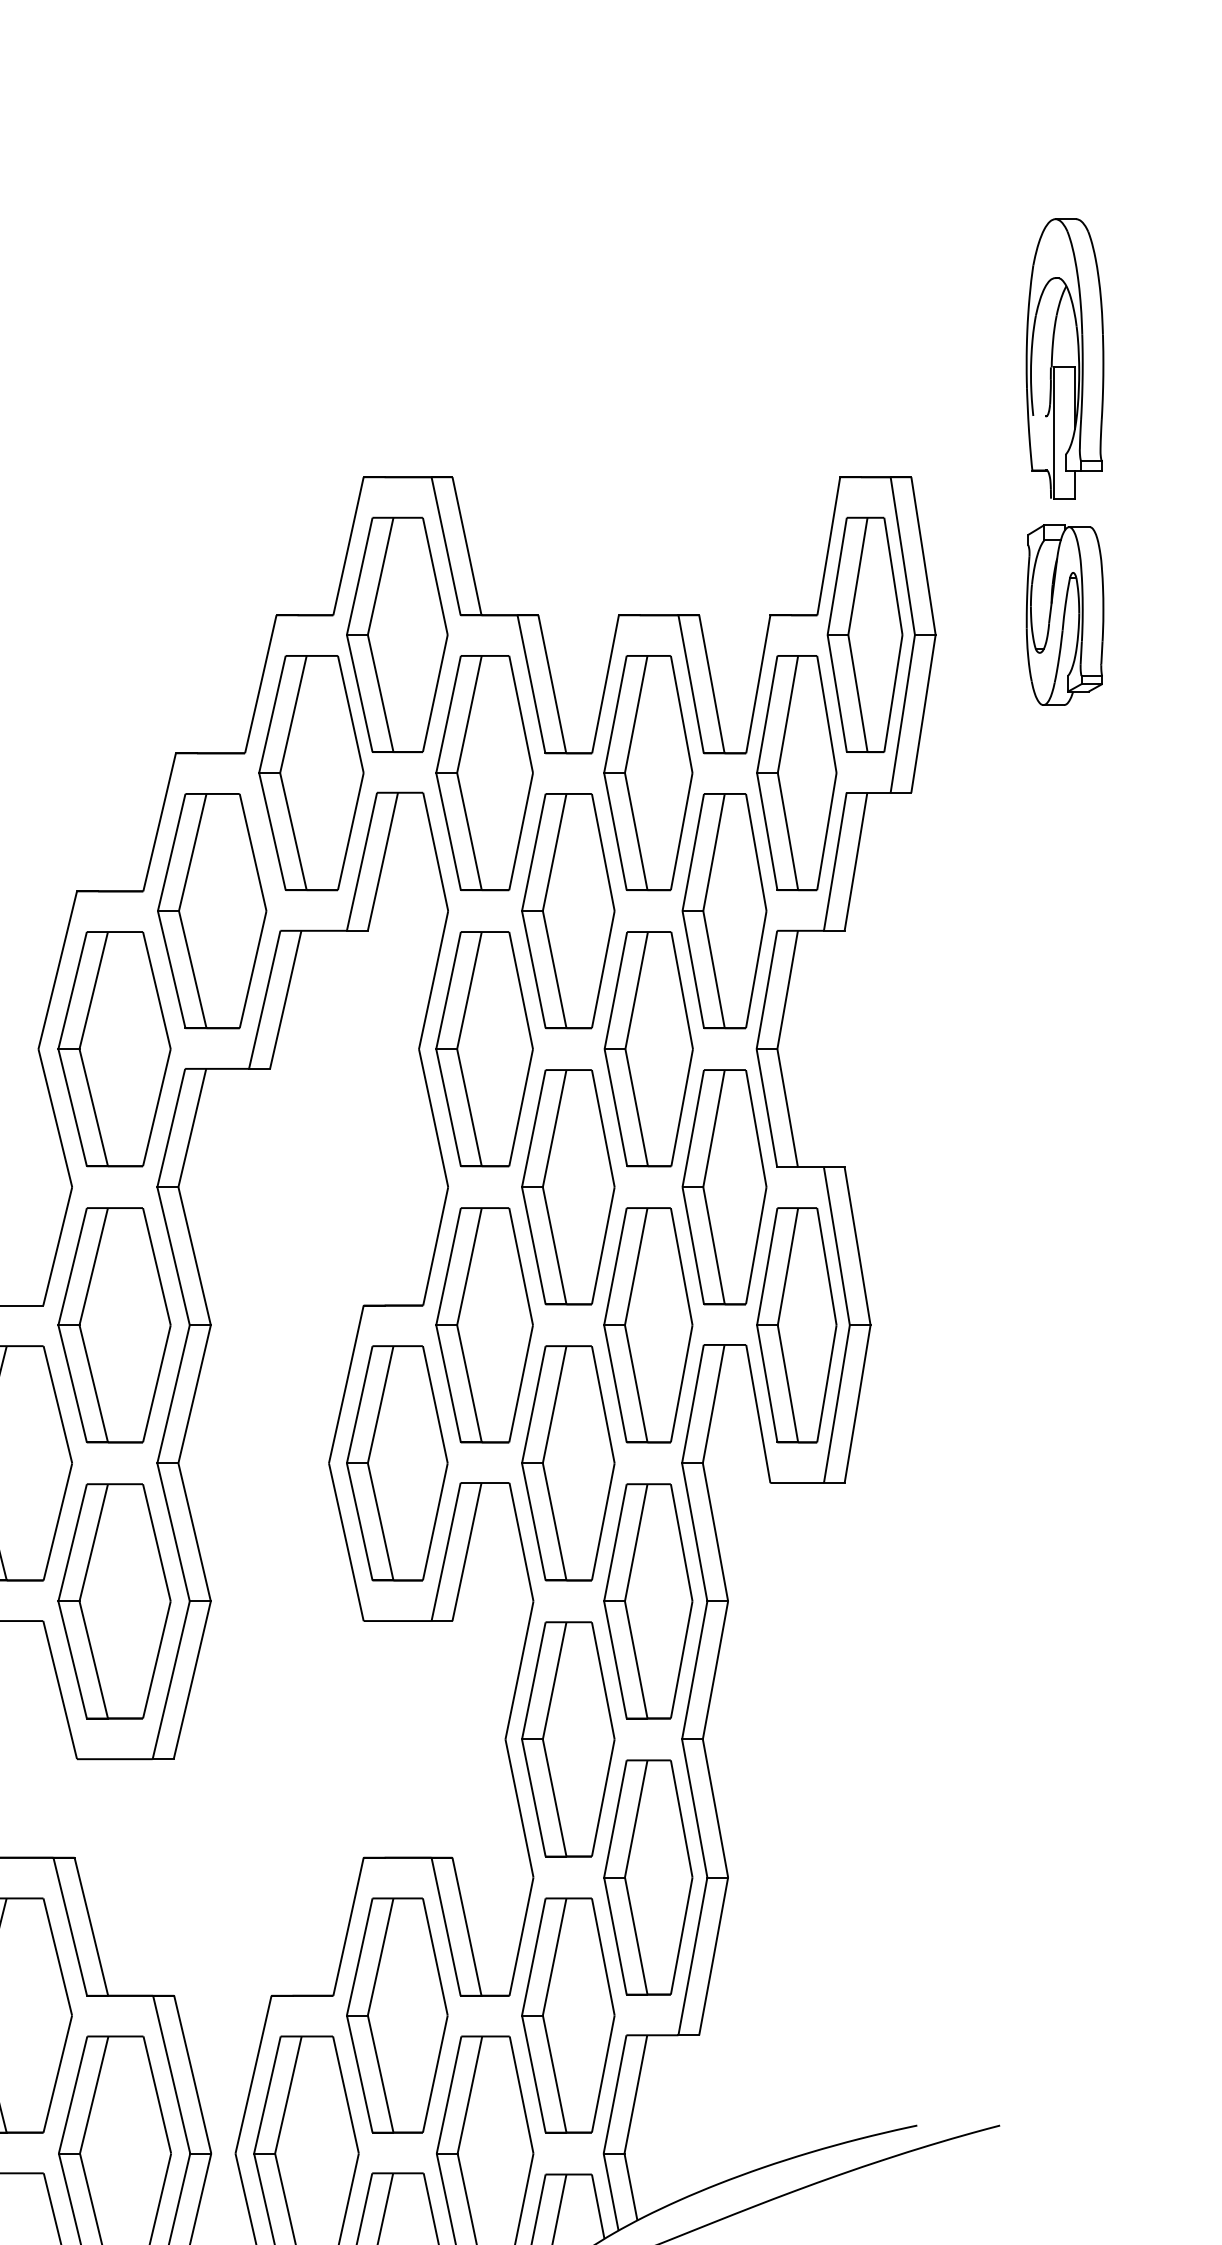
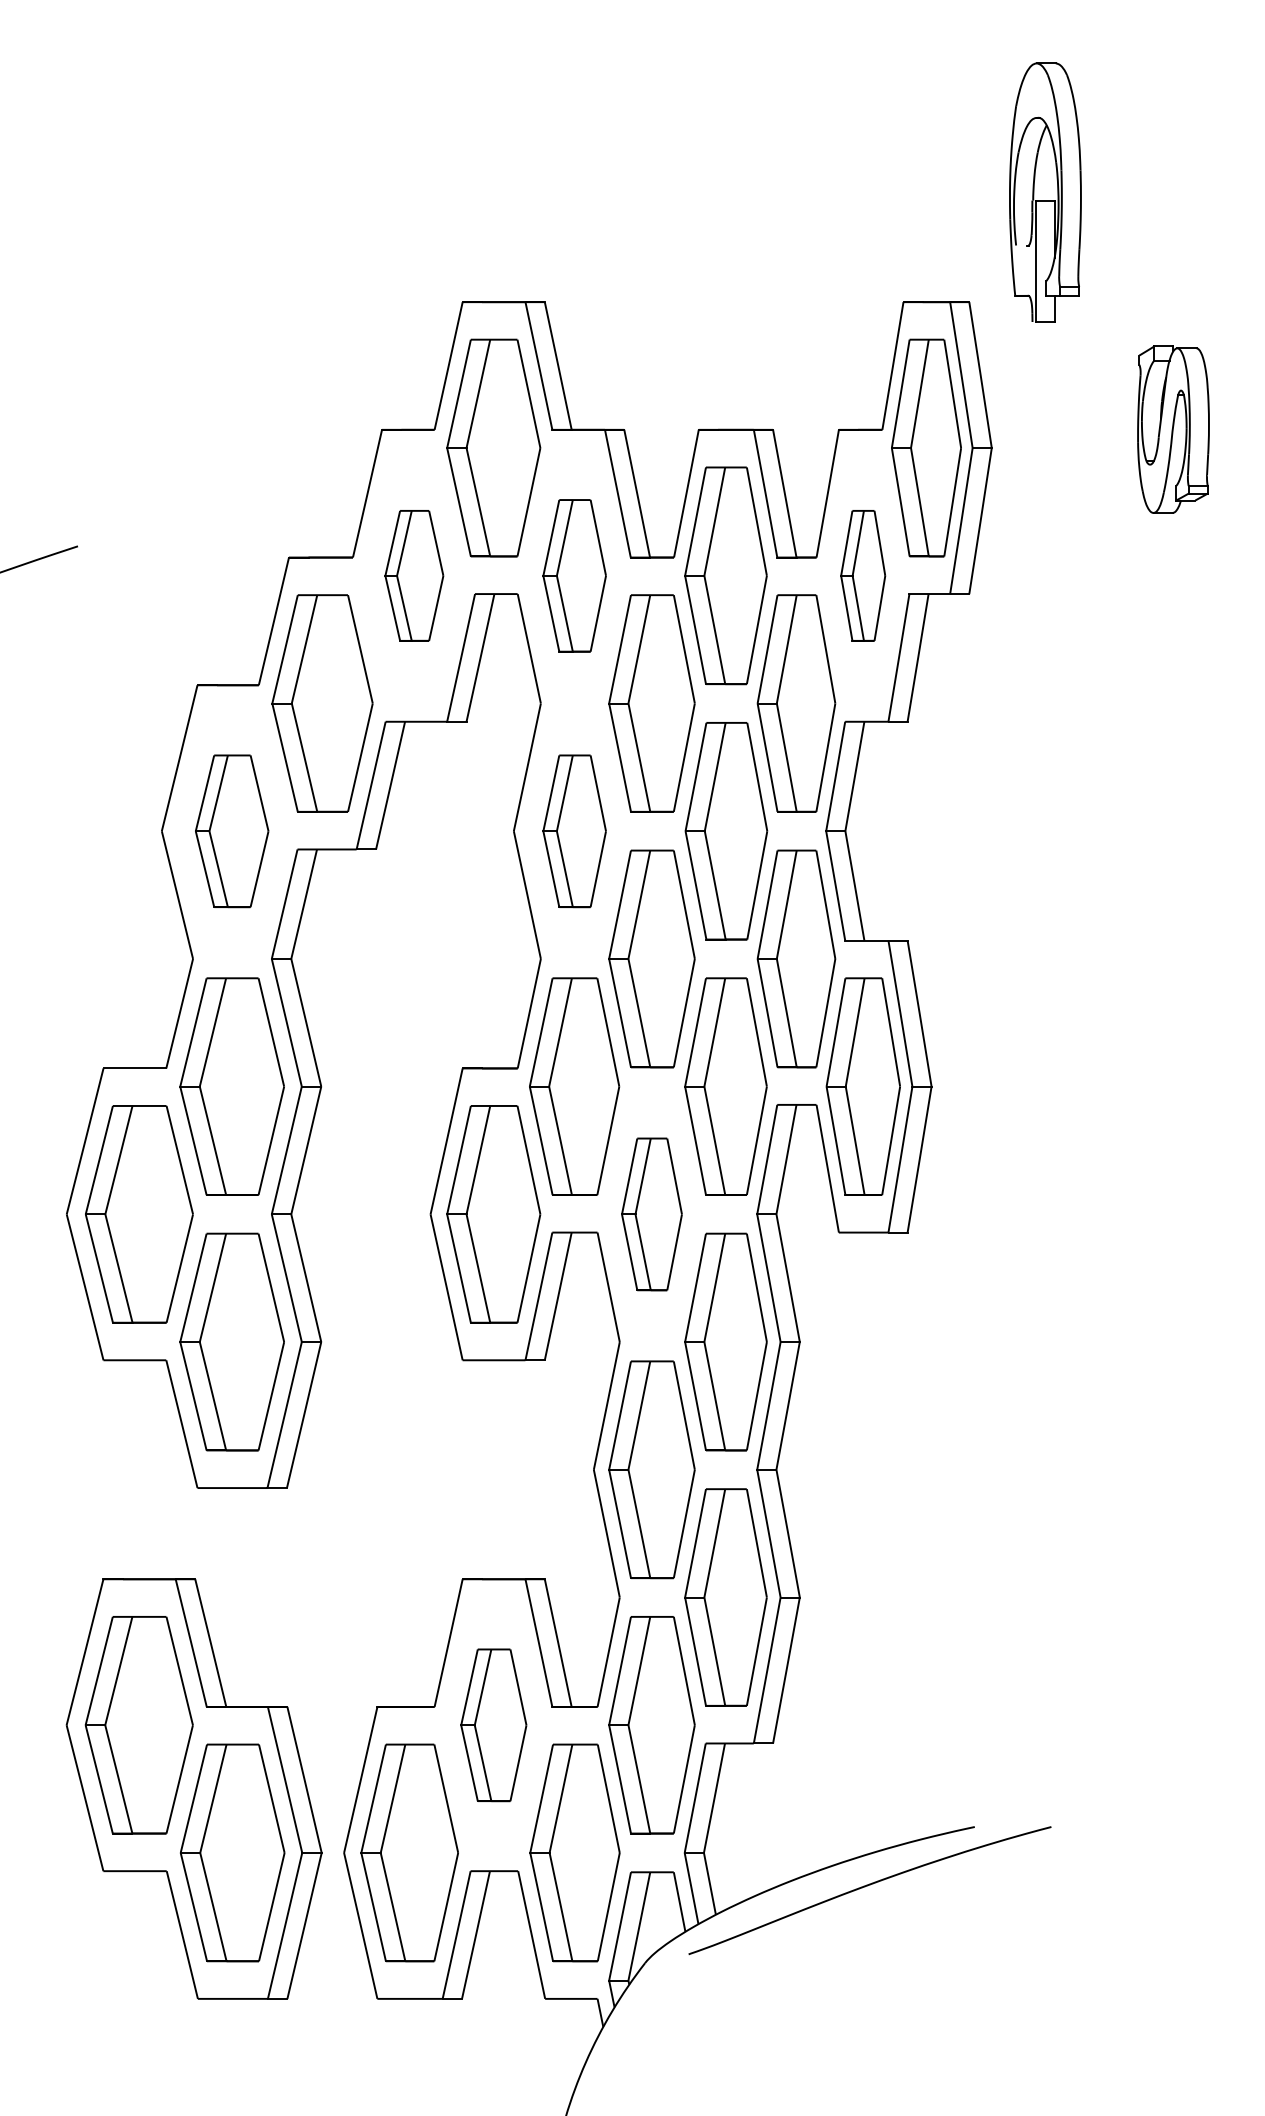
part: (1065, 358) -> (1045, 192), moved
part: (1065, 614) -> (1173, 429), moved
part: (311, 772) -> (414, 575), size x0.6
part: (484, 772) -> (574, 575), size x0.7
part: (795, 772) -> (862, 575), size x0.6
part: (113, 1049) -> (231, 831), size x0.7
part: (484, 1049) -> (574, 831), size x0.7
part: (567, 1463) -> (651, 1214), size x0.7
part: (397, 2015) -> (493, 1725), size x0.7

